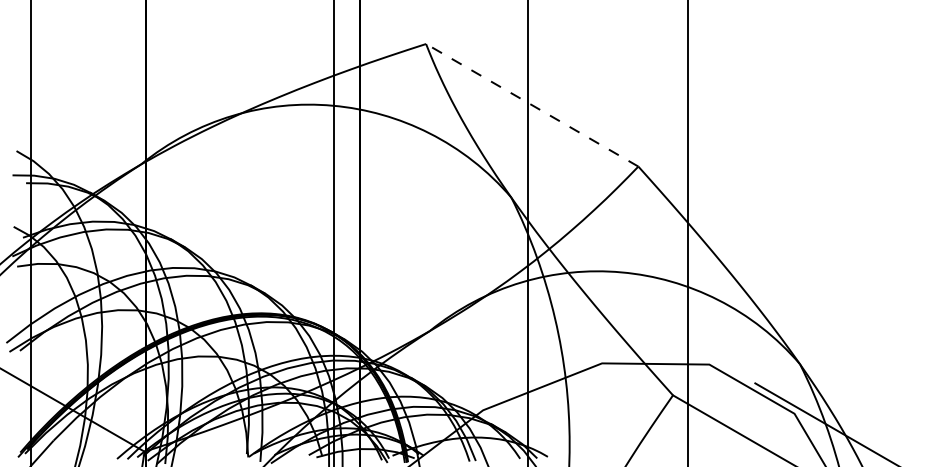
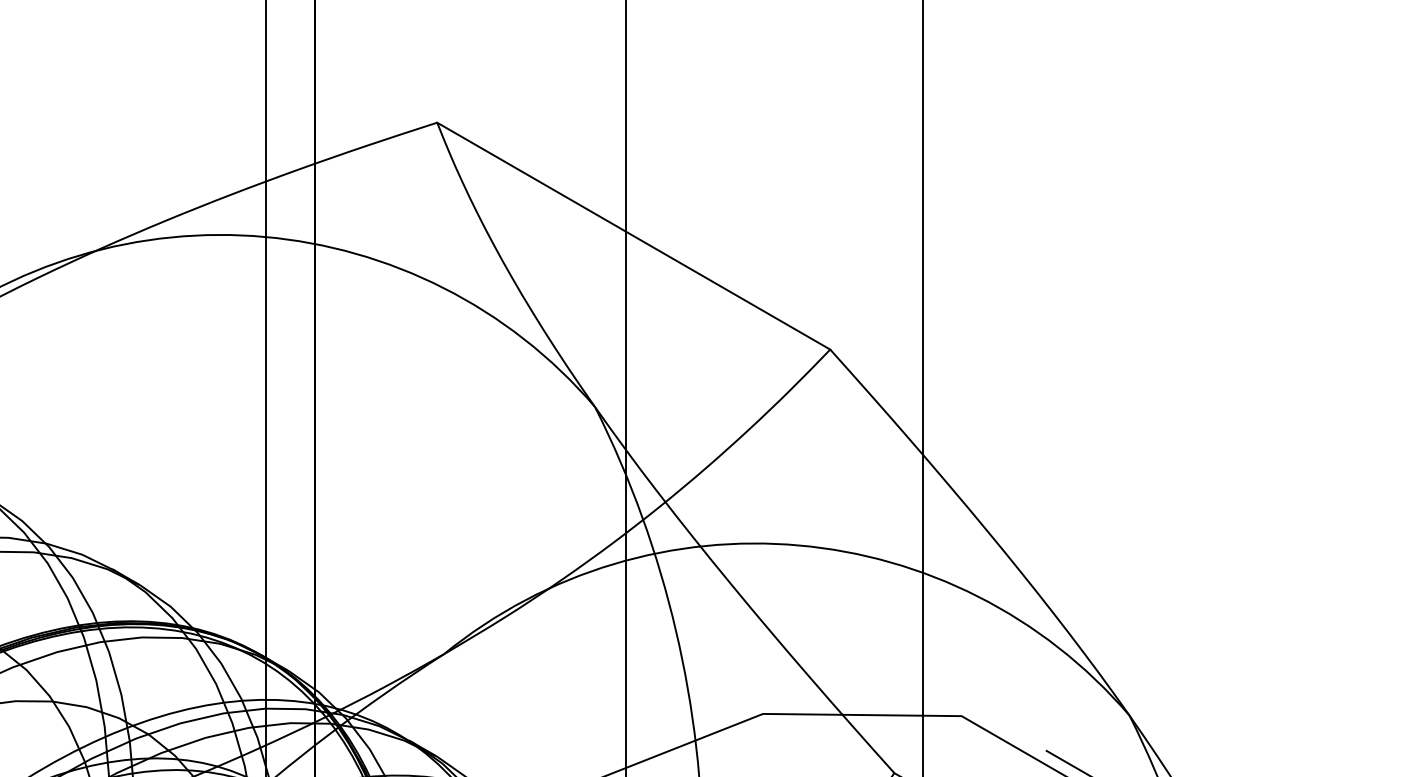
line: (532, 105) -> (634, 236), dashed -> solid

